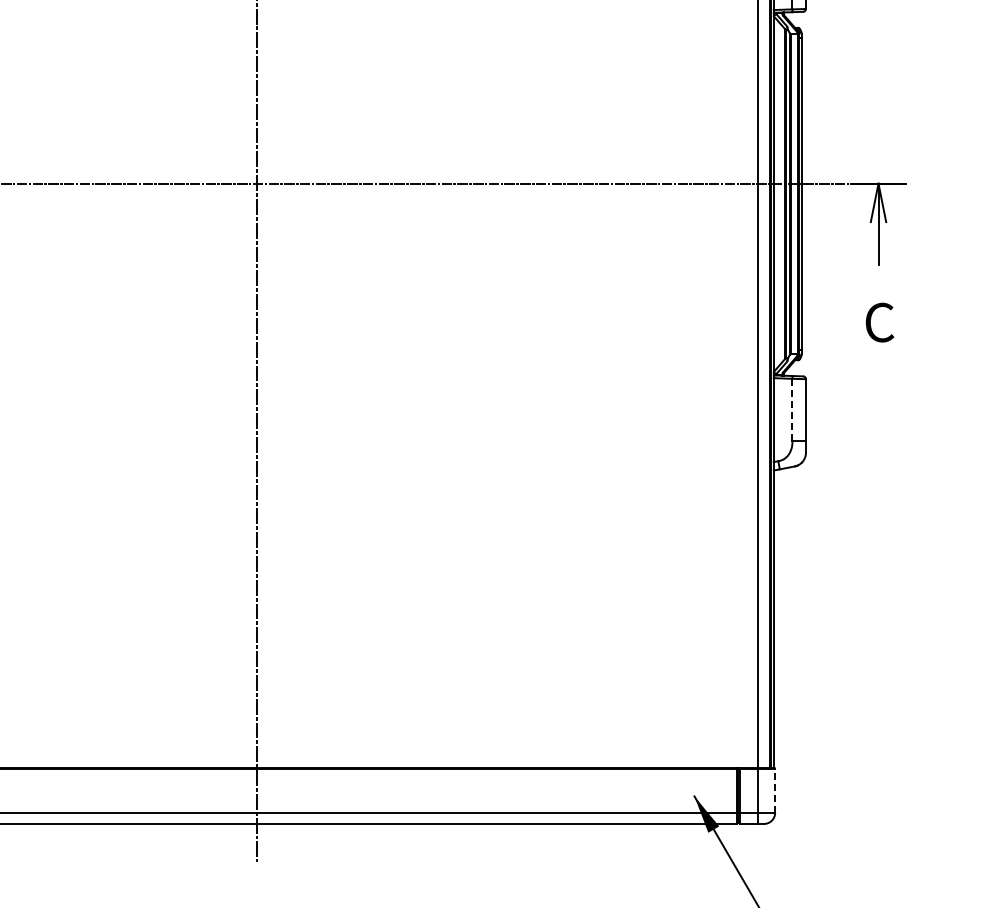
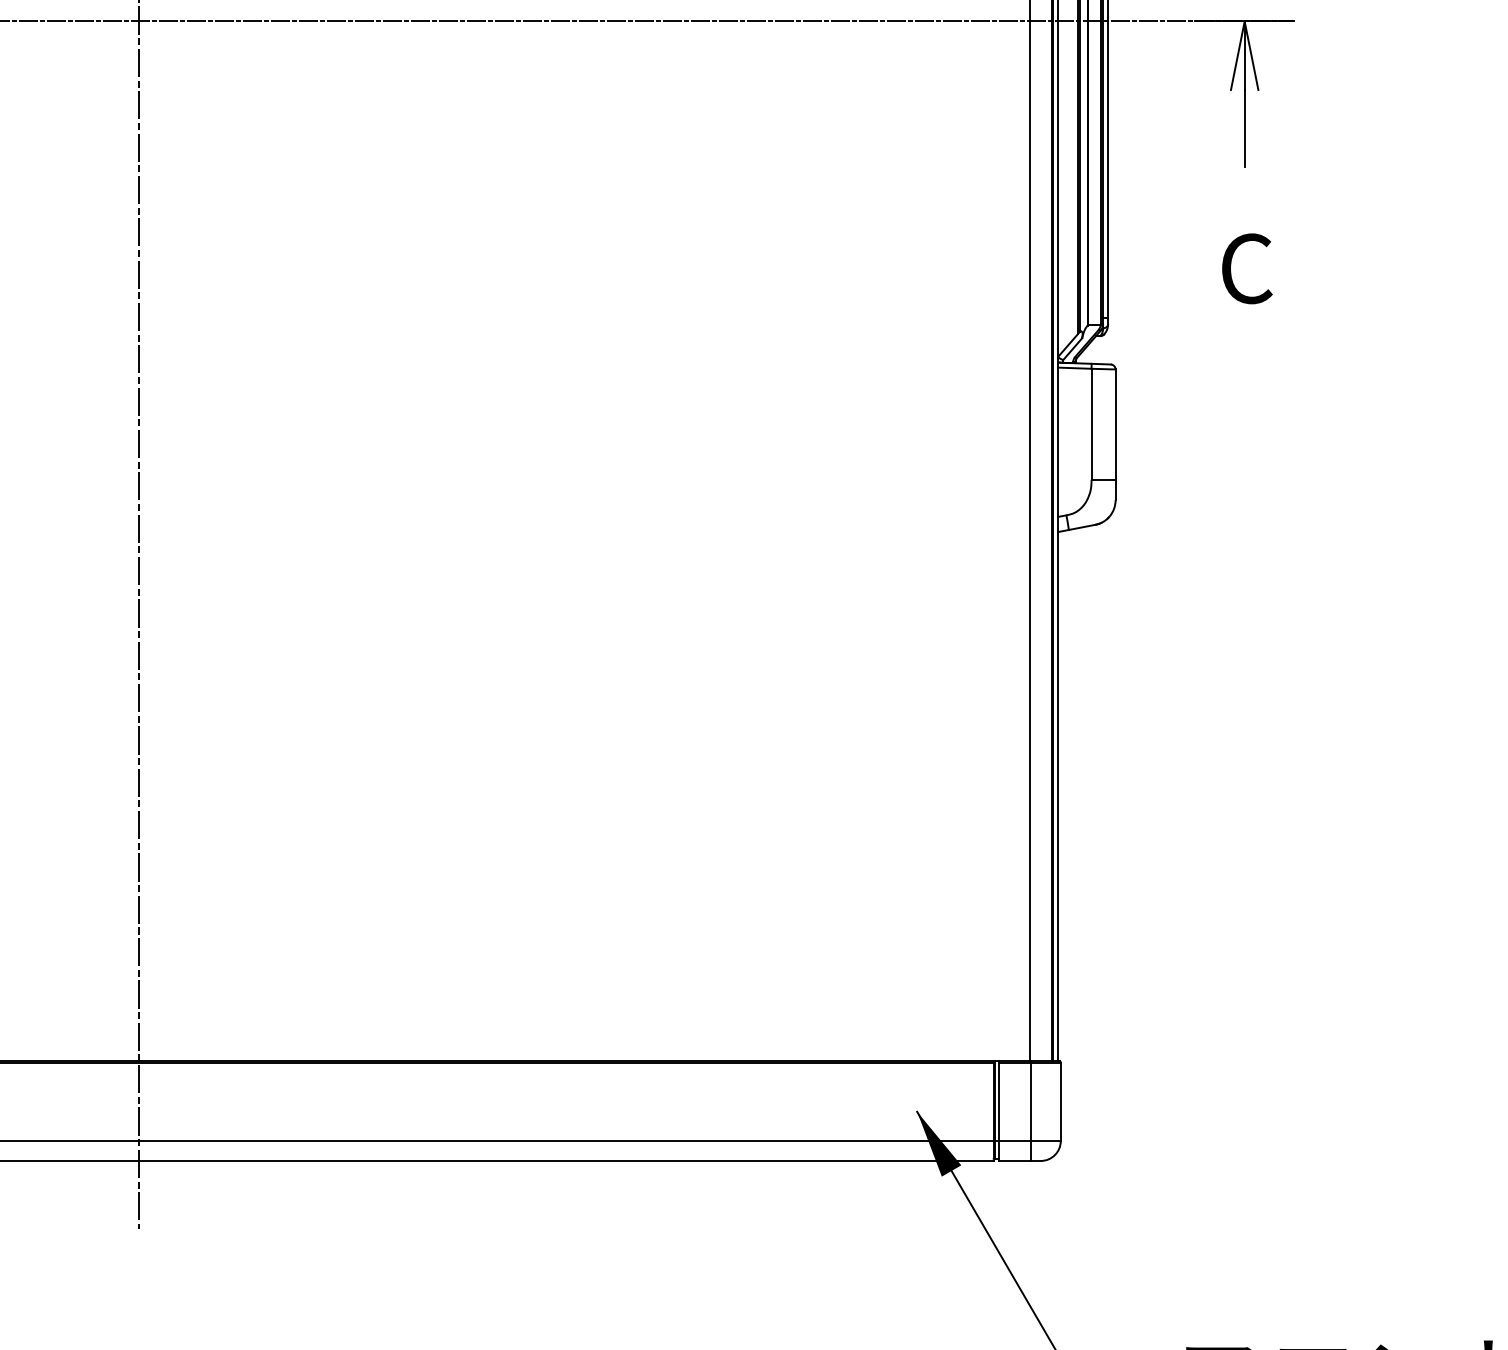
line: (792, 410) -> (1091, 425), dashed -> solid
line: (775, 790) -> (1061, 1101), dashed -> solid

